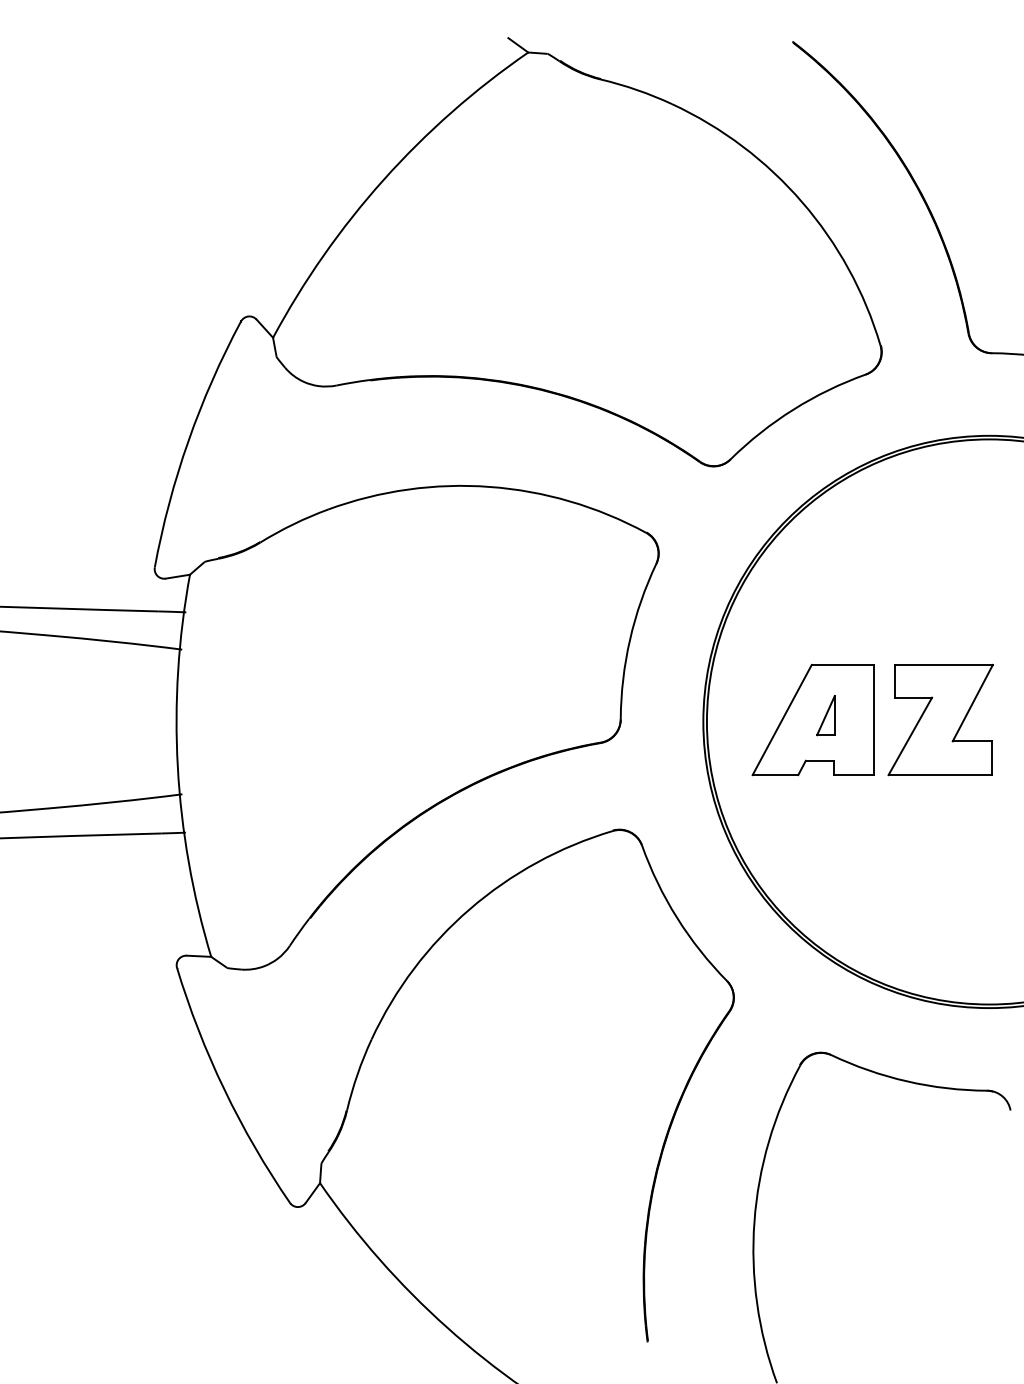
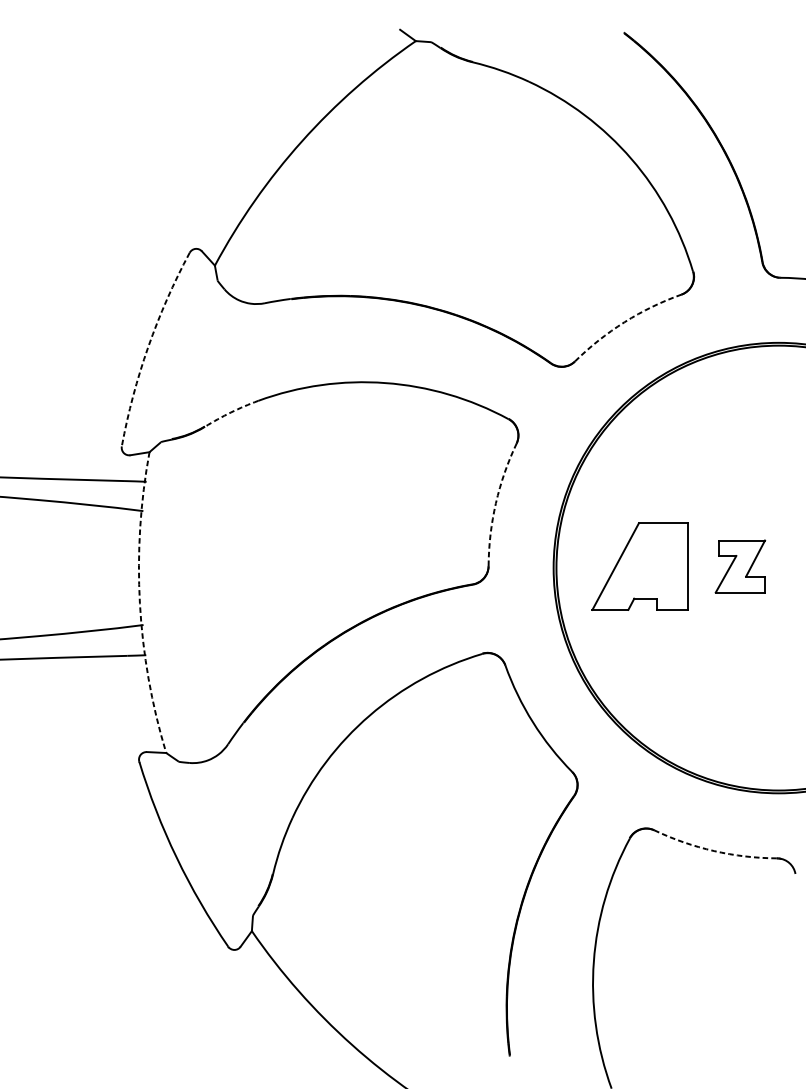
arc: (793, 409) -> (624, 322), solid -> dashed
arc: (188, 441) -> (148, 347), solid -> dashed
arc: (293, 524) -> (230, 412), solid -> dashed
arc: (630, 639) -> (496, 503), solid -> dashed
part: (825, 715) -> (649, 562), removed
part: (940, 719) -> (740, 566), size x0.6
arc: (177, 767) -> (139, 603), solid -> dashed
arc: (907, 1081) -> (714, 851), solid -> dashed

